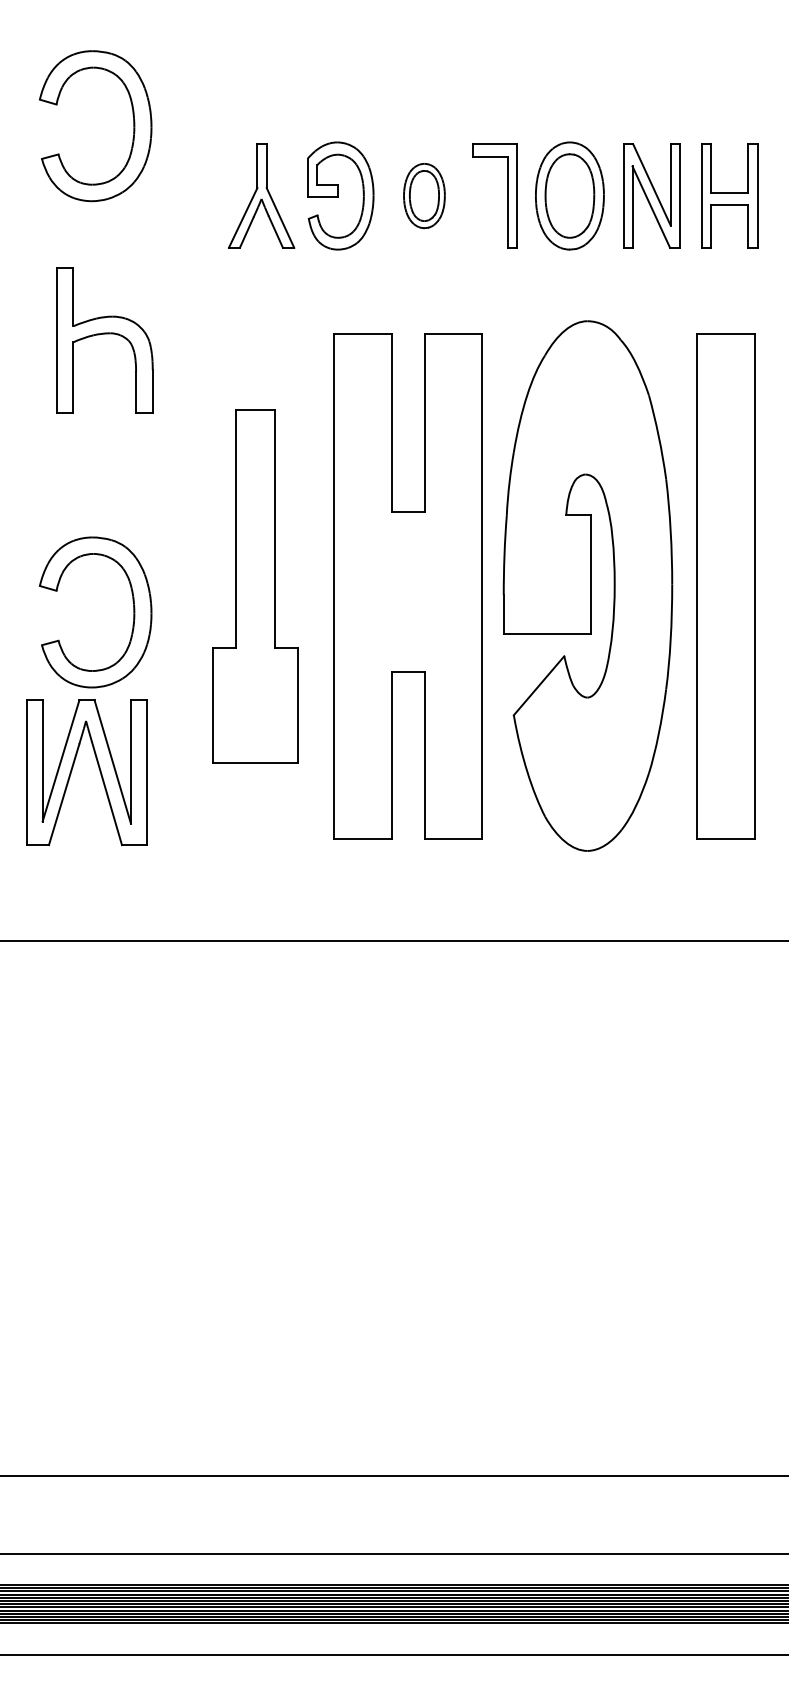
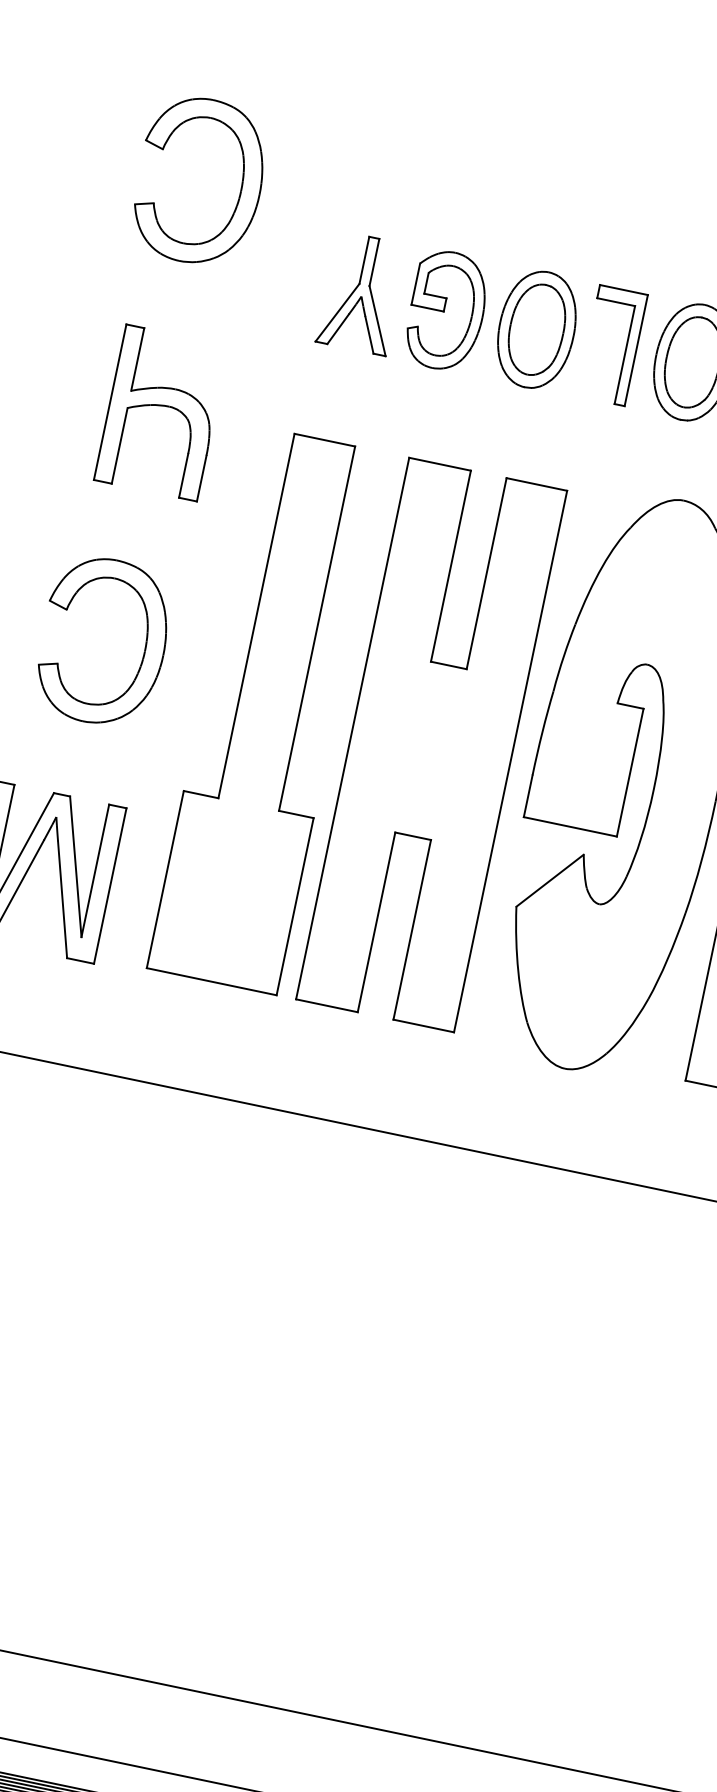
part: (424, 195) -> (537, 329), size x1.67
part: (255, 586) -> (268, 710), size x1.43
part: (133, 612) -> (144, 650), moved

